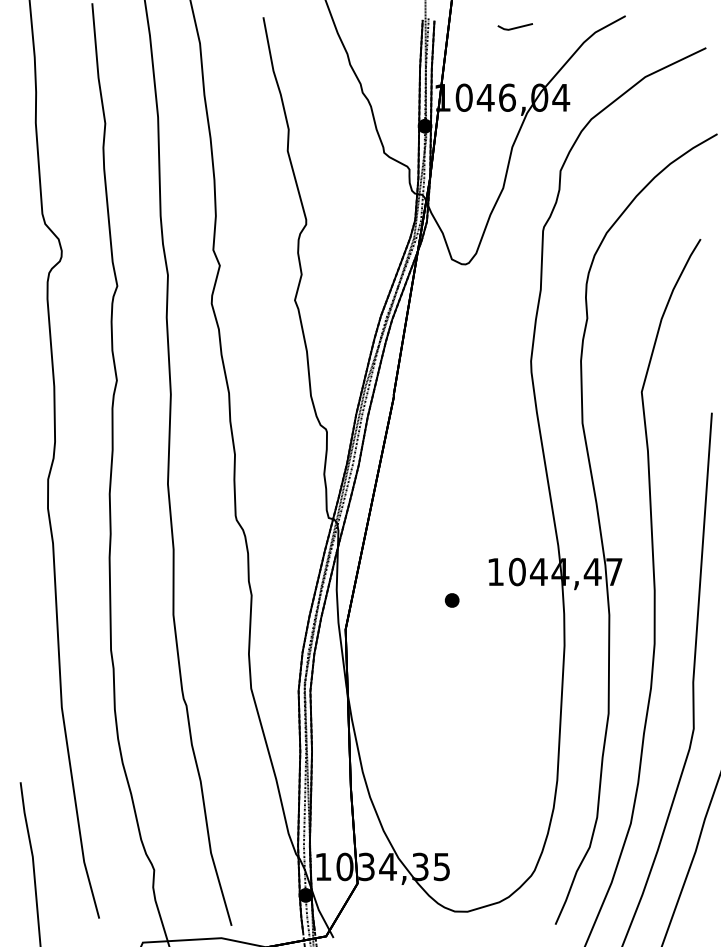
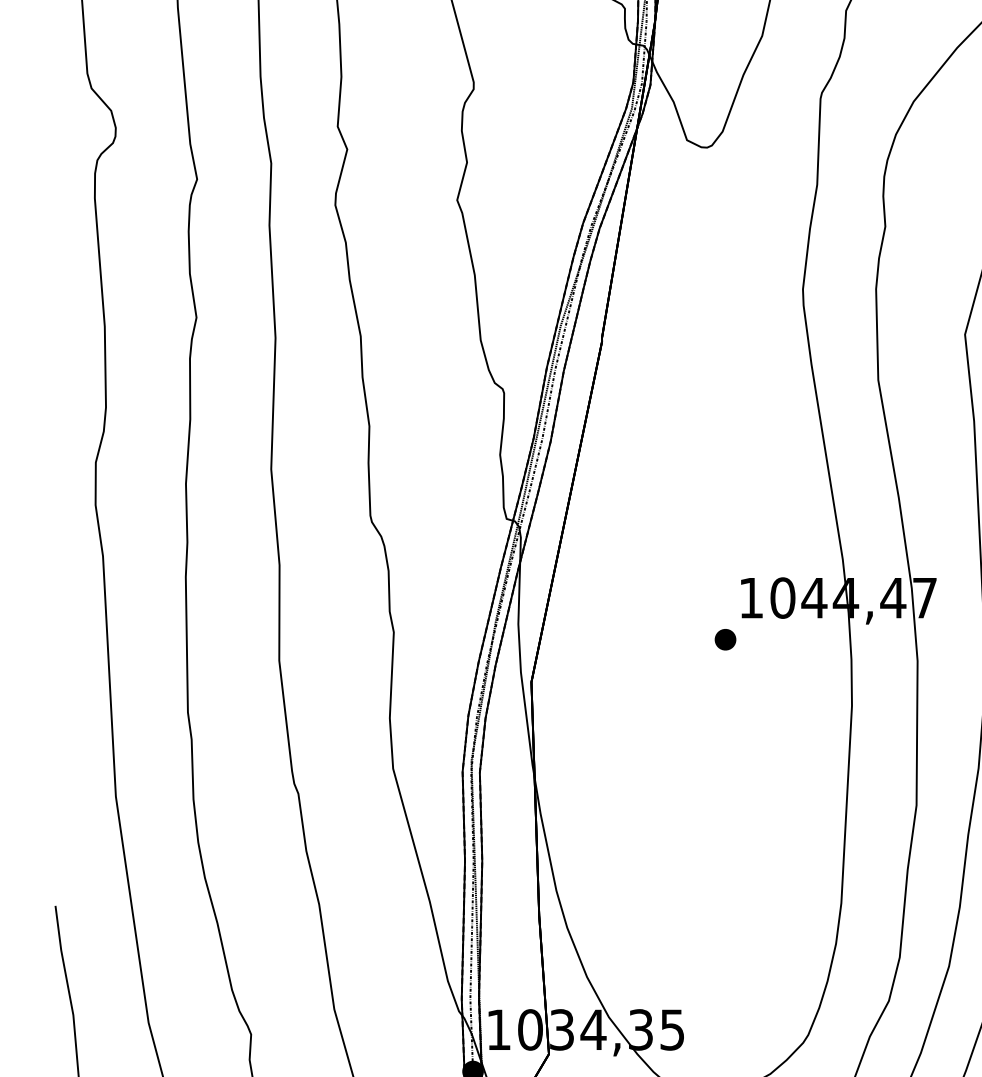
part: (452, 600) -> (725, 639), moved

